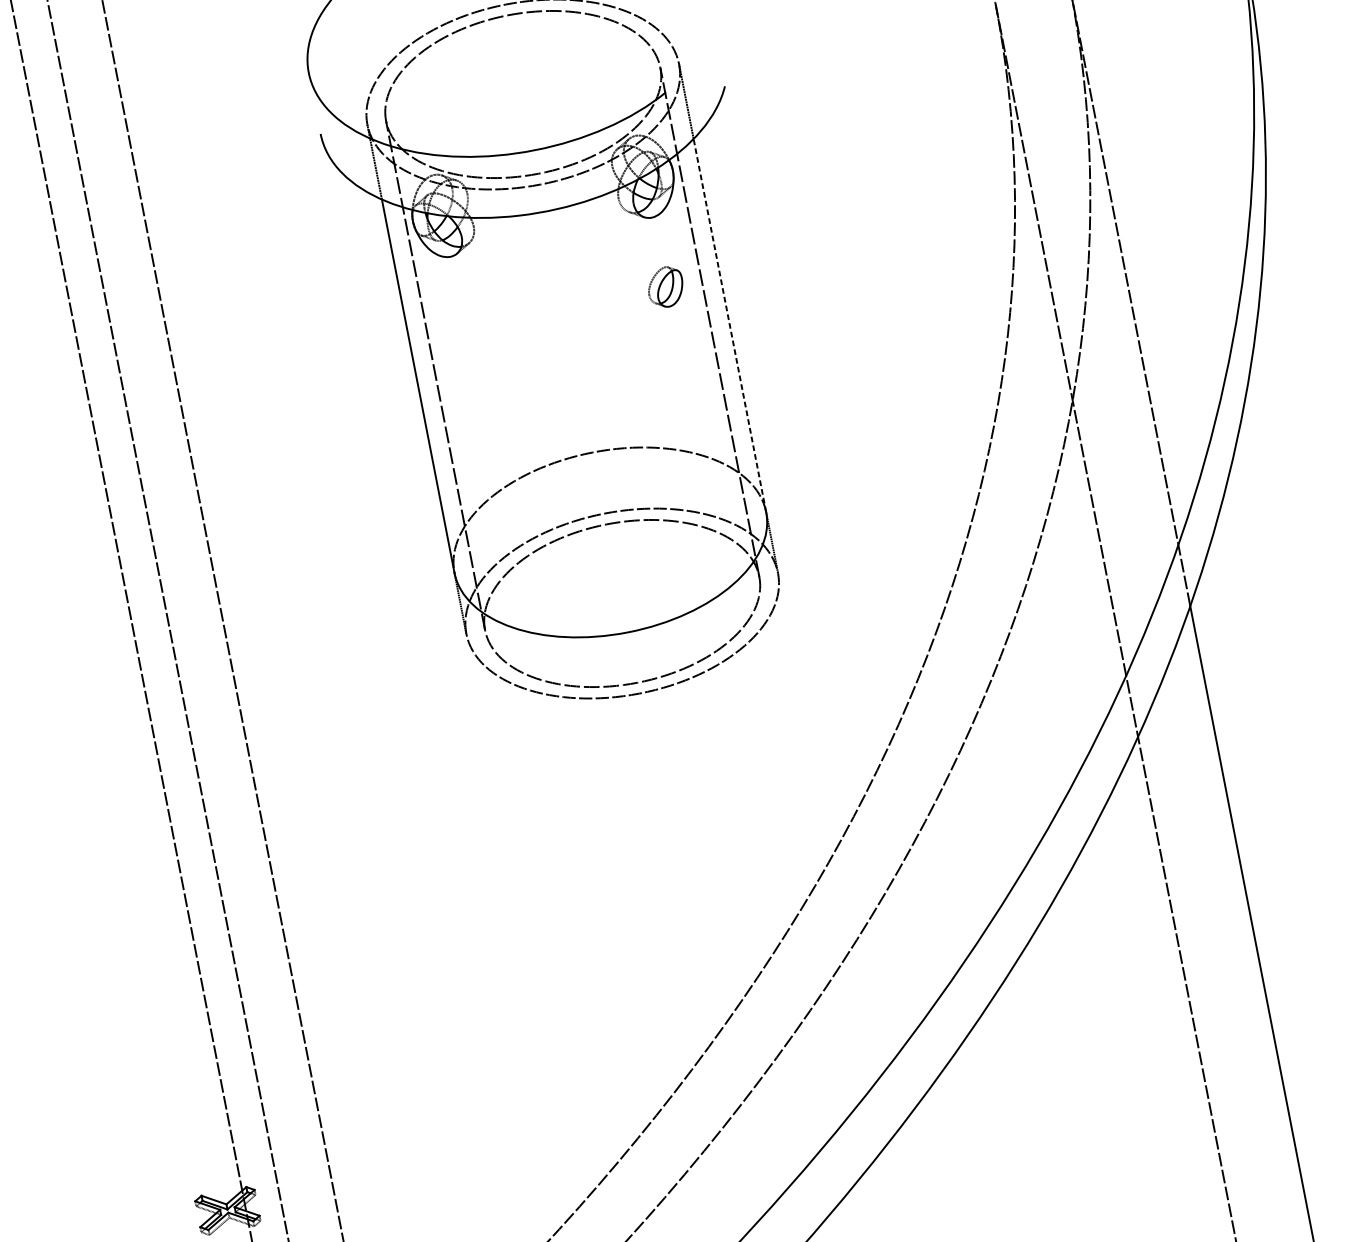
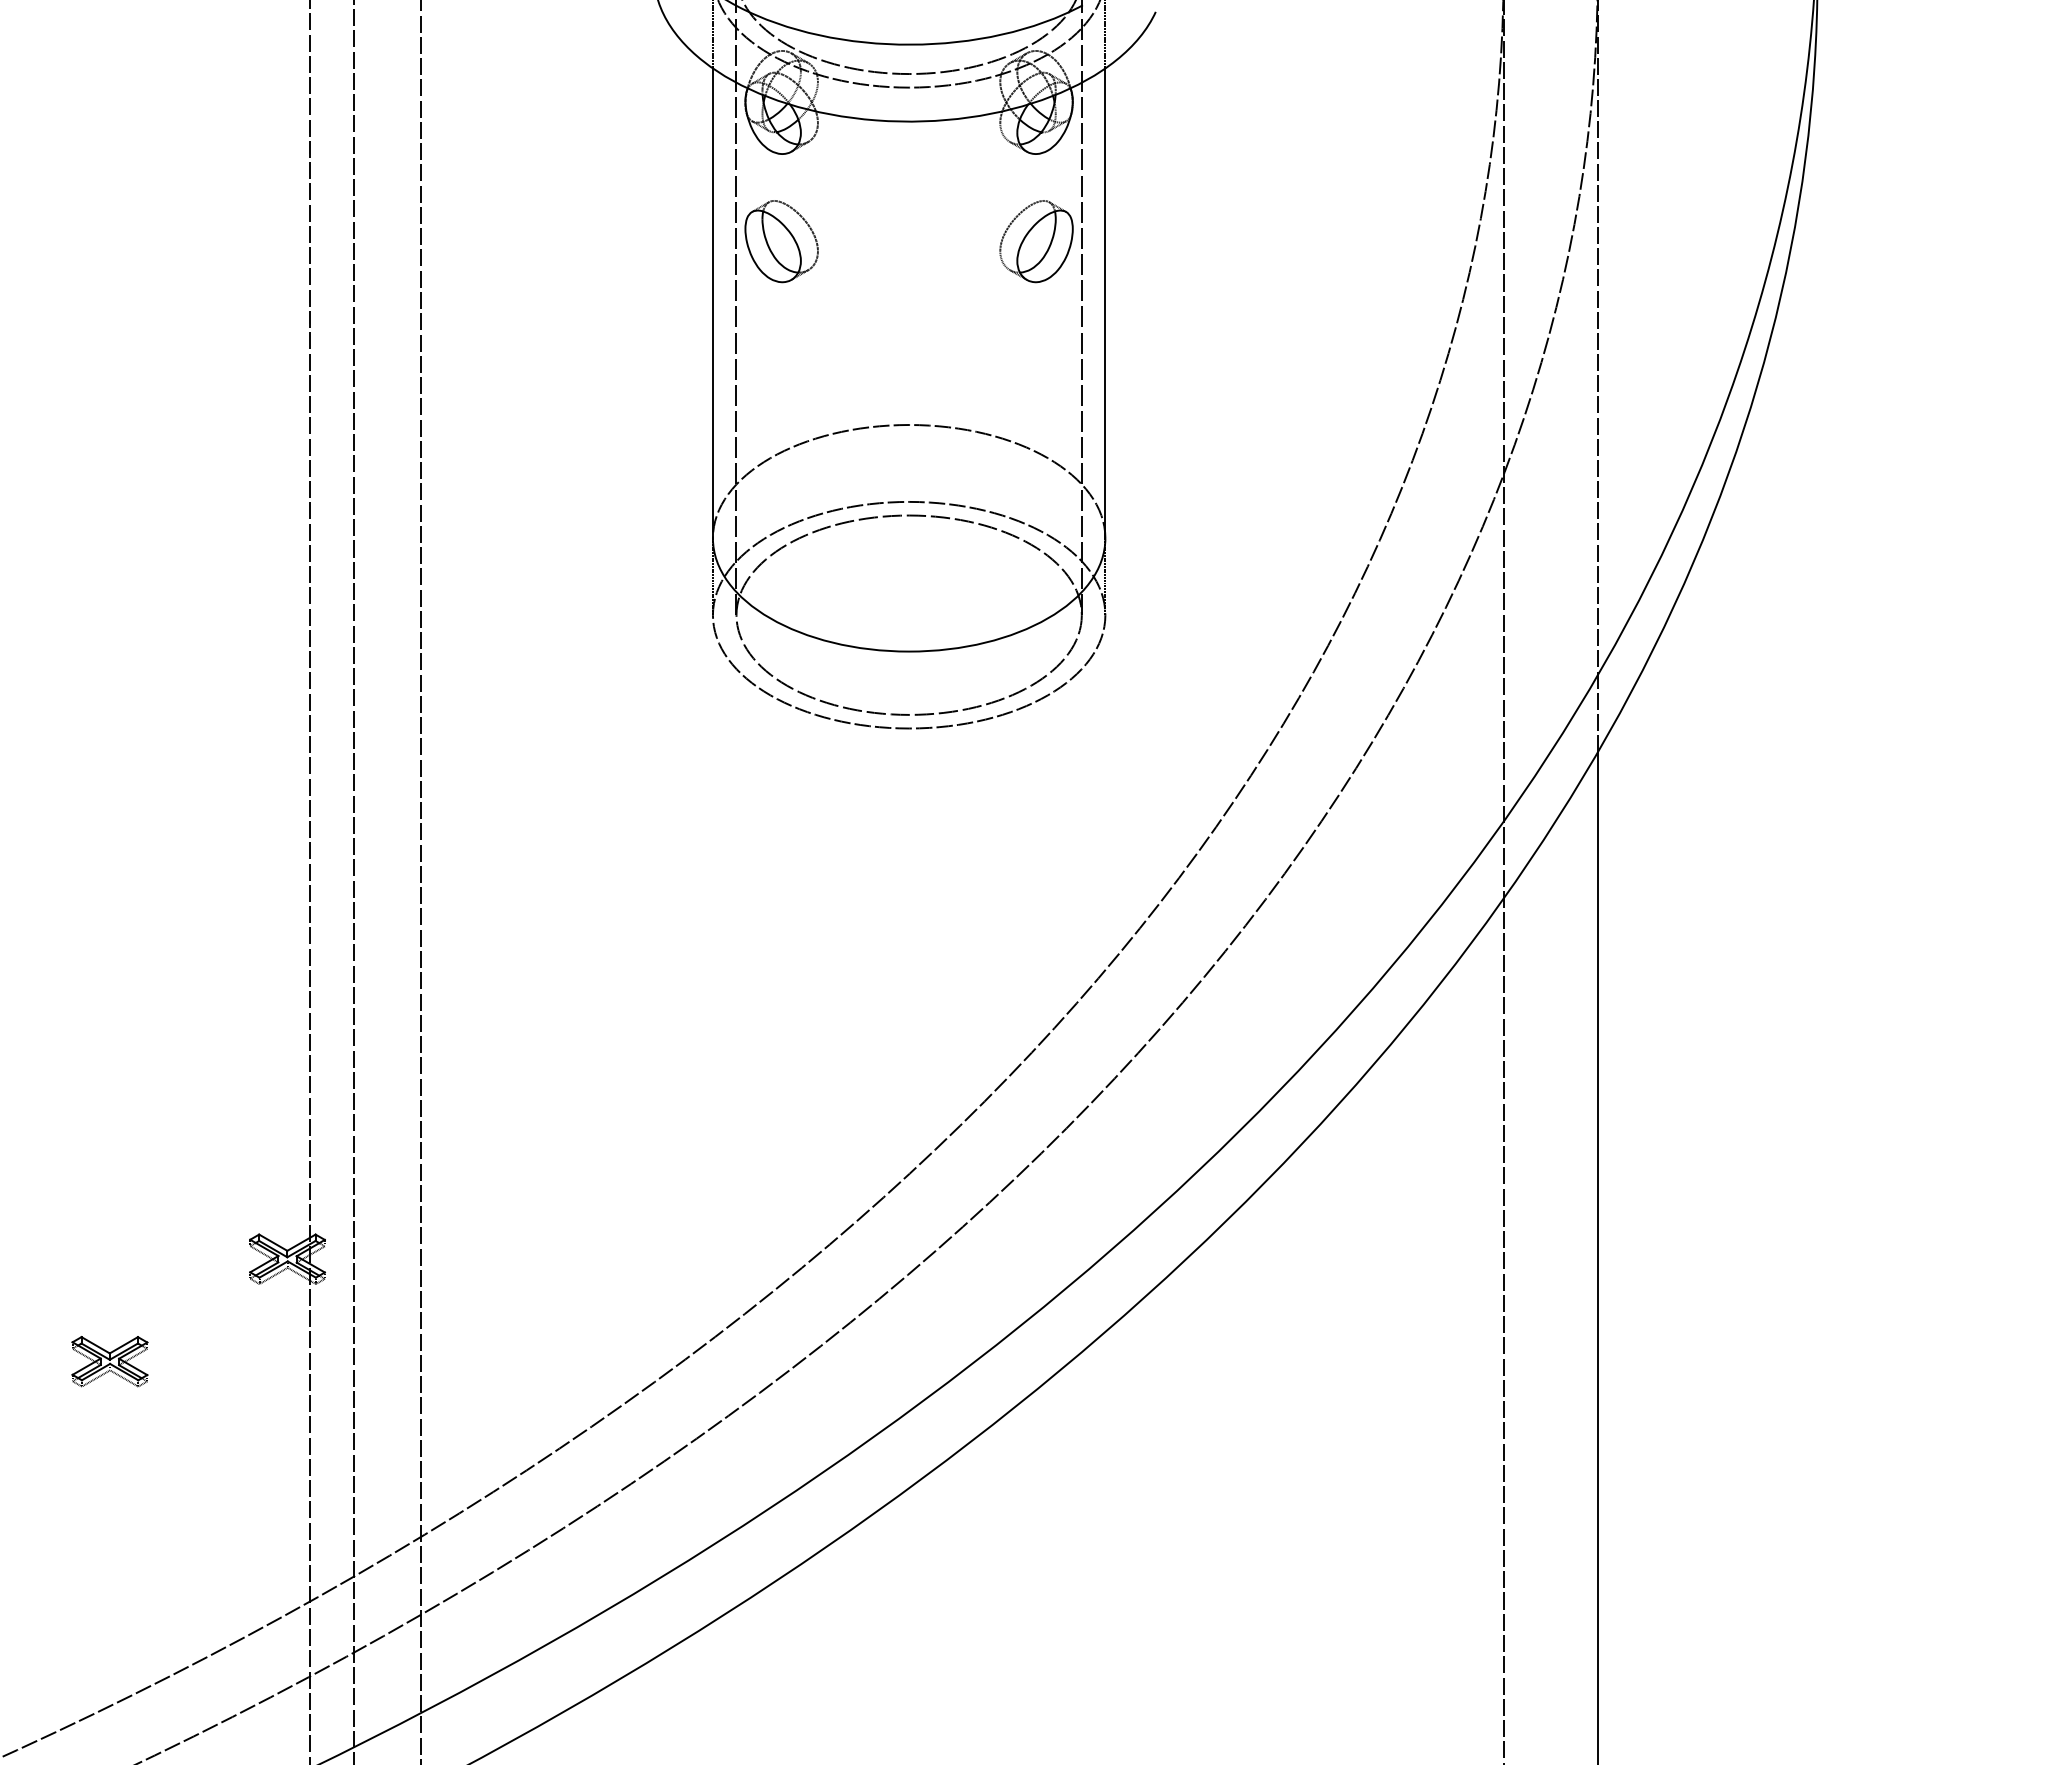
part: (665, 287) -> (1036, 241), size x1.67
line: (730, 325) -> (1105, 303), dashed -> solid
part: (463, 326) -> (781, 241), added

